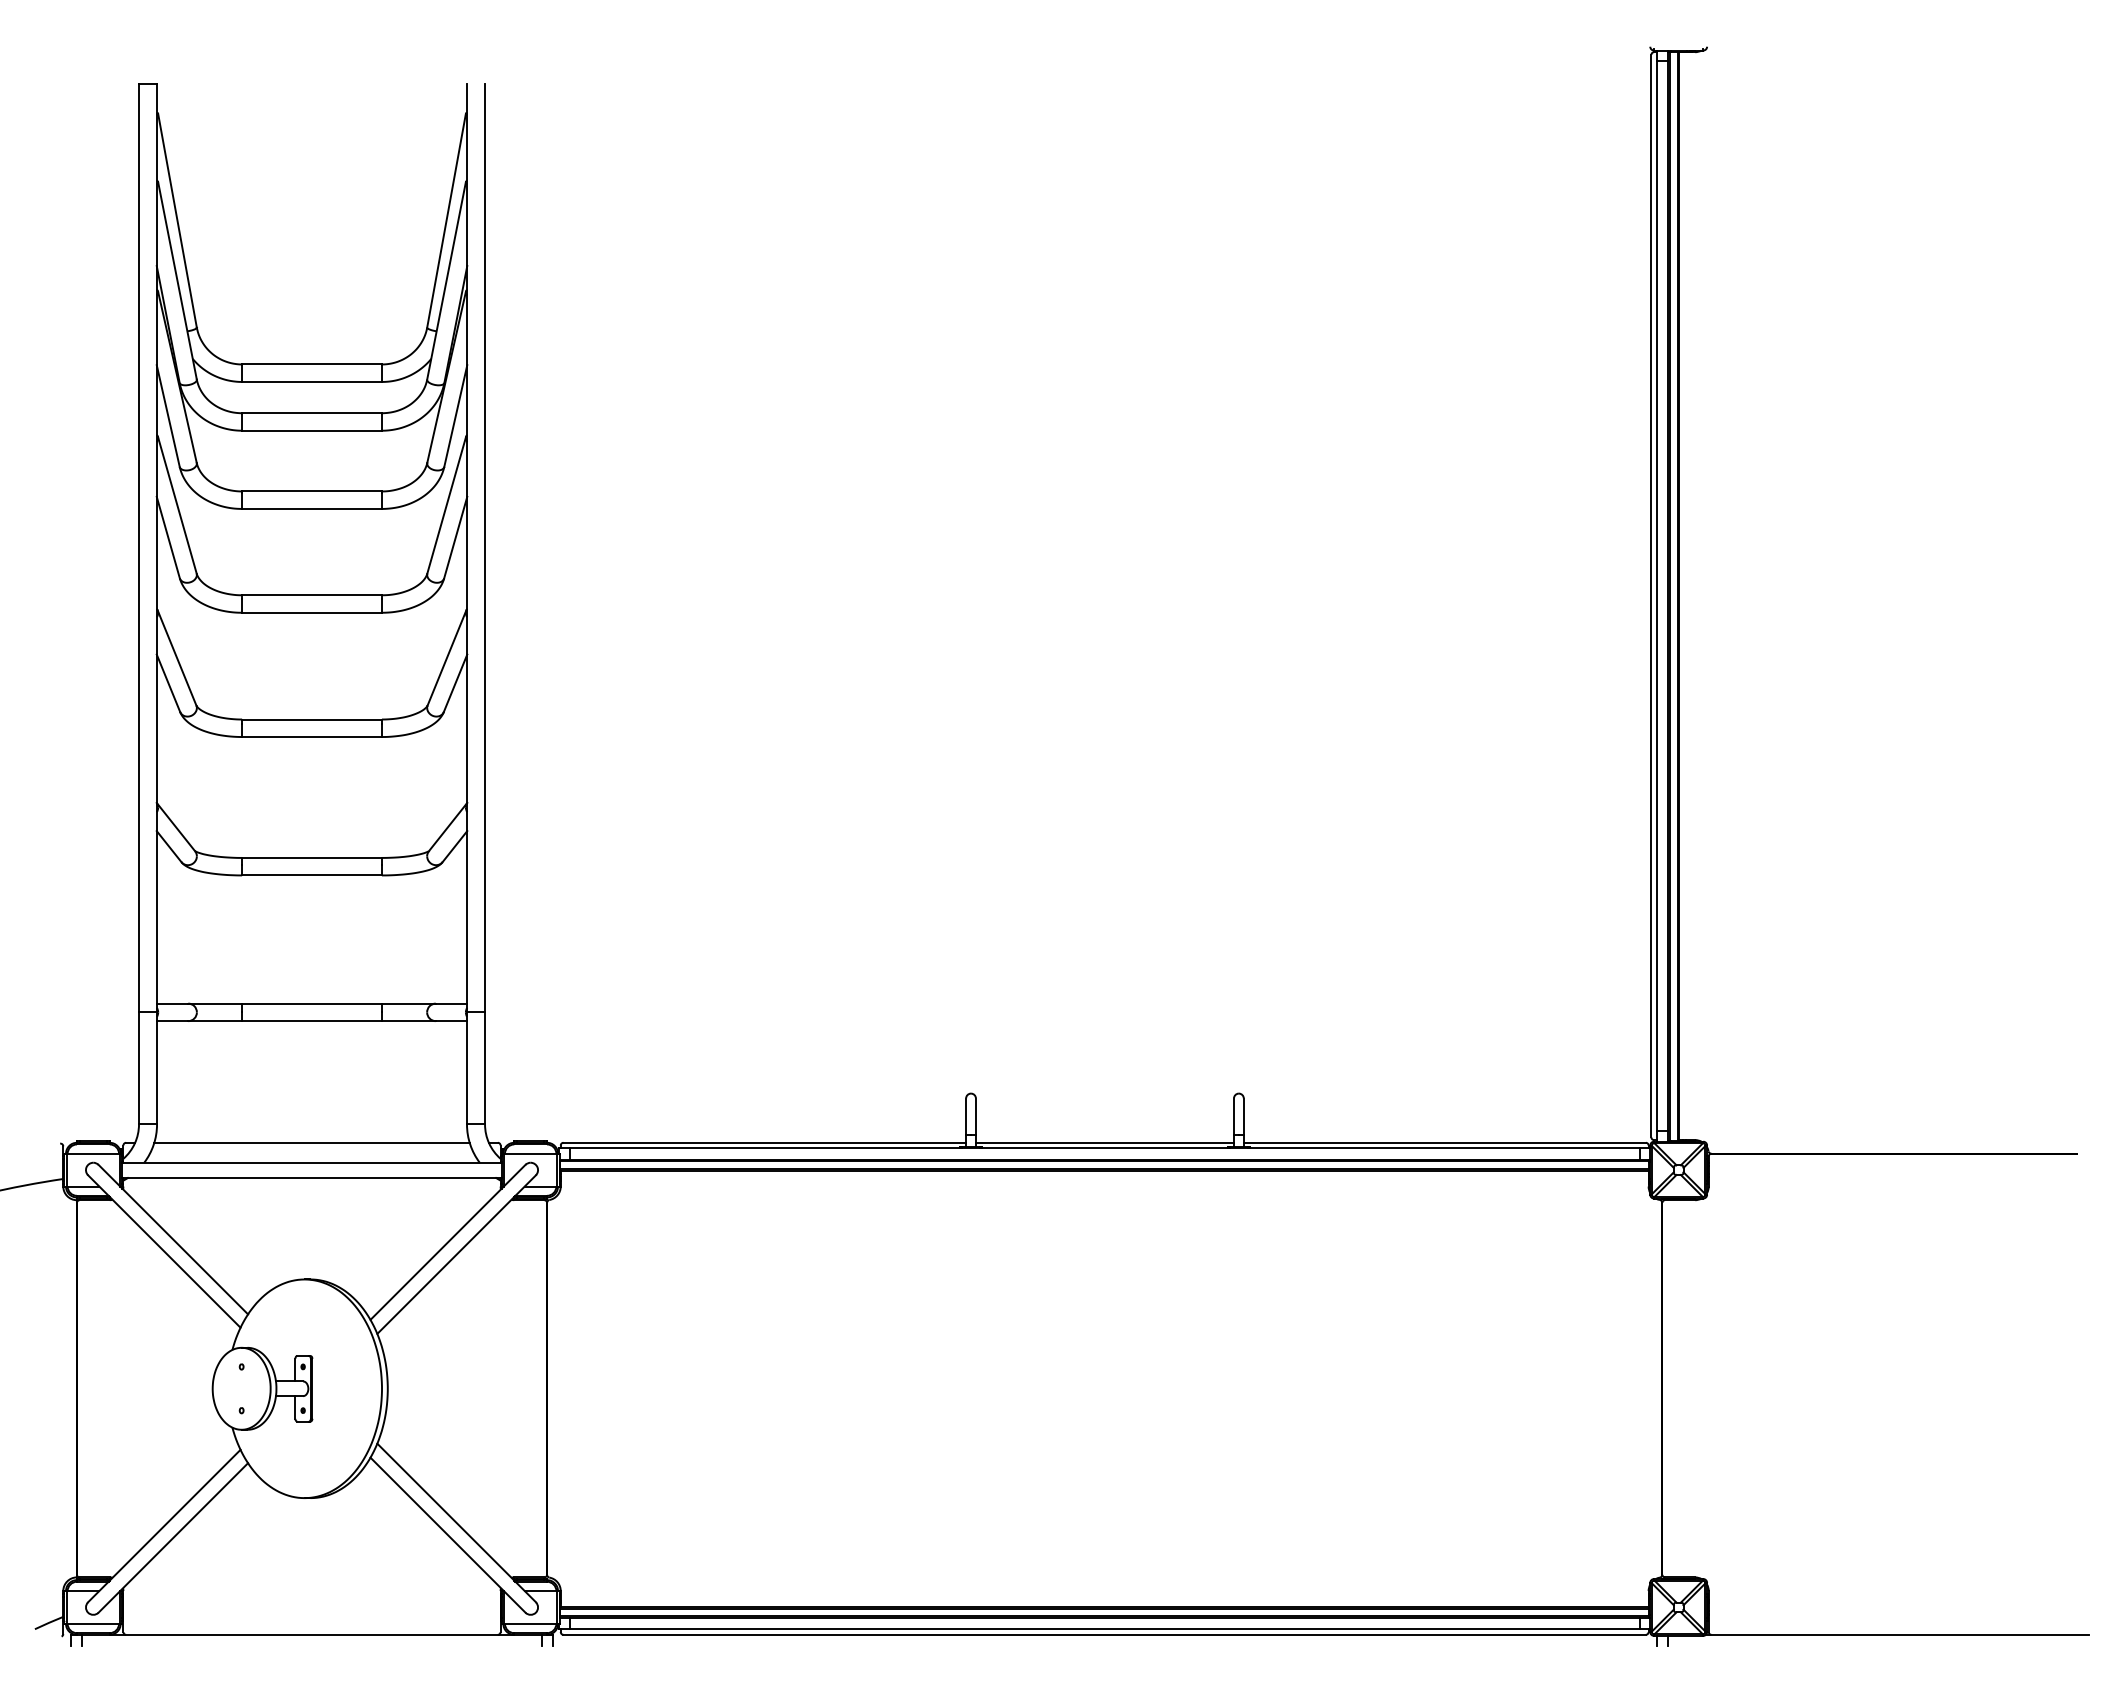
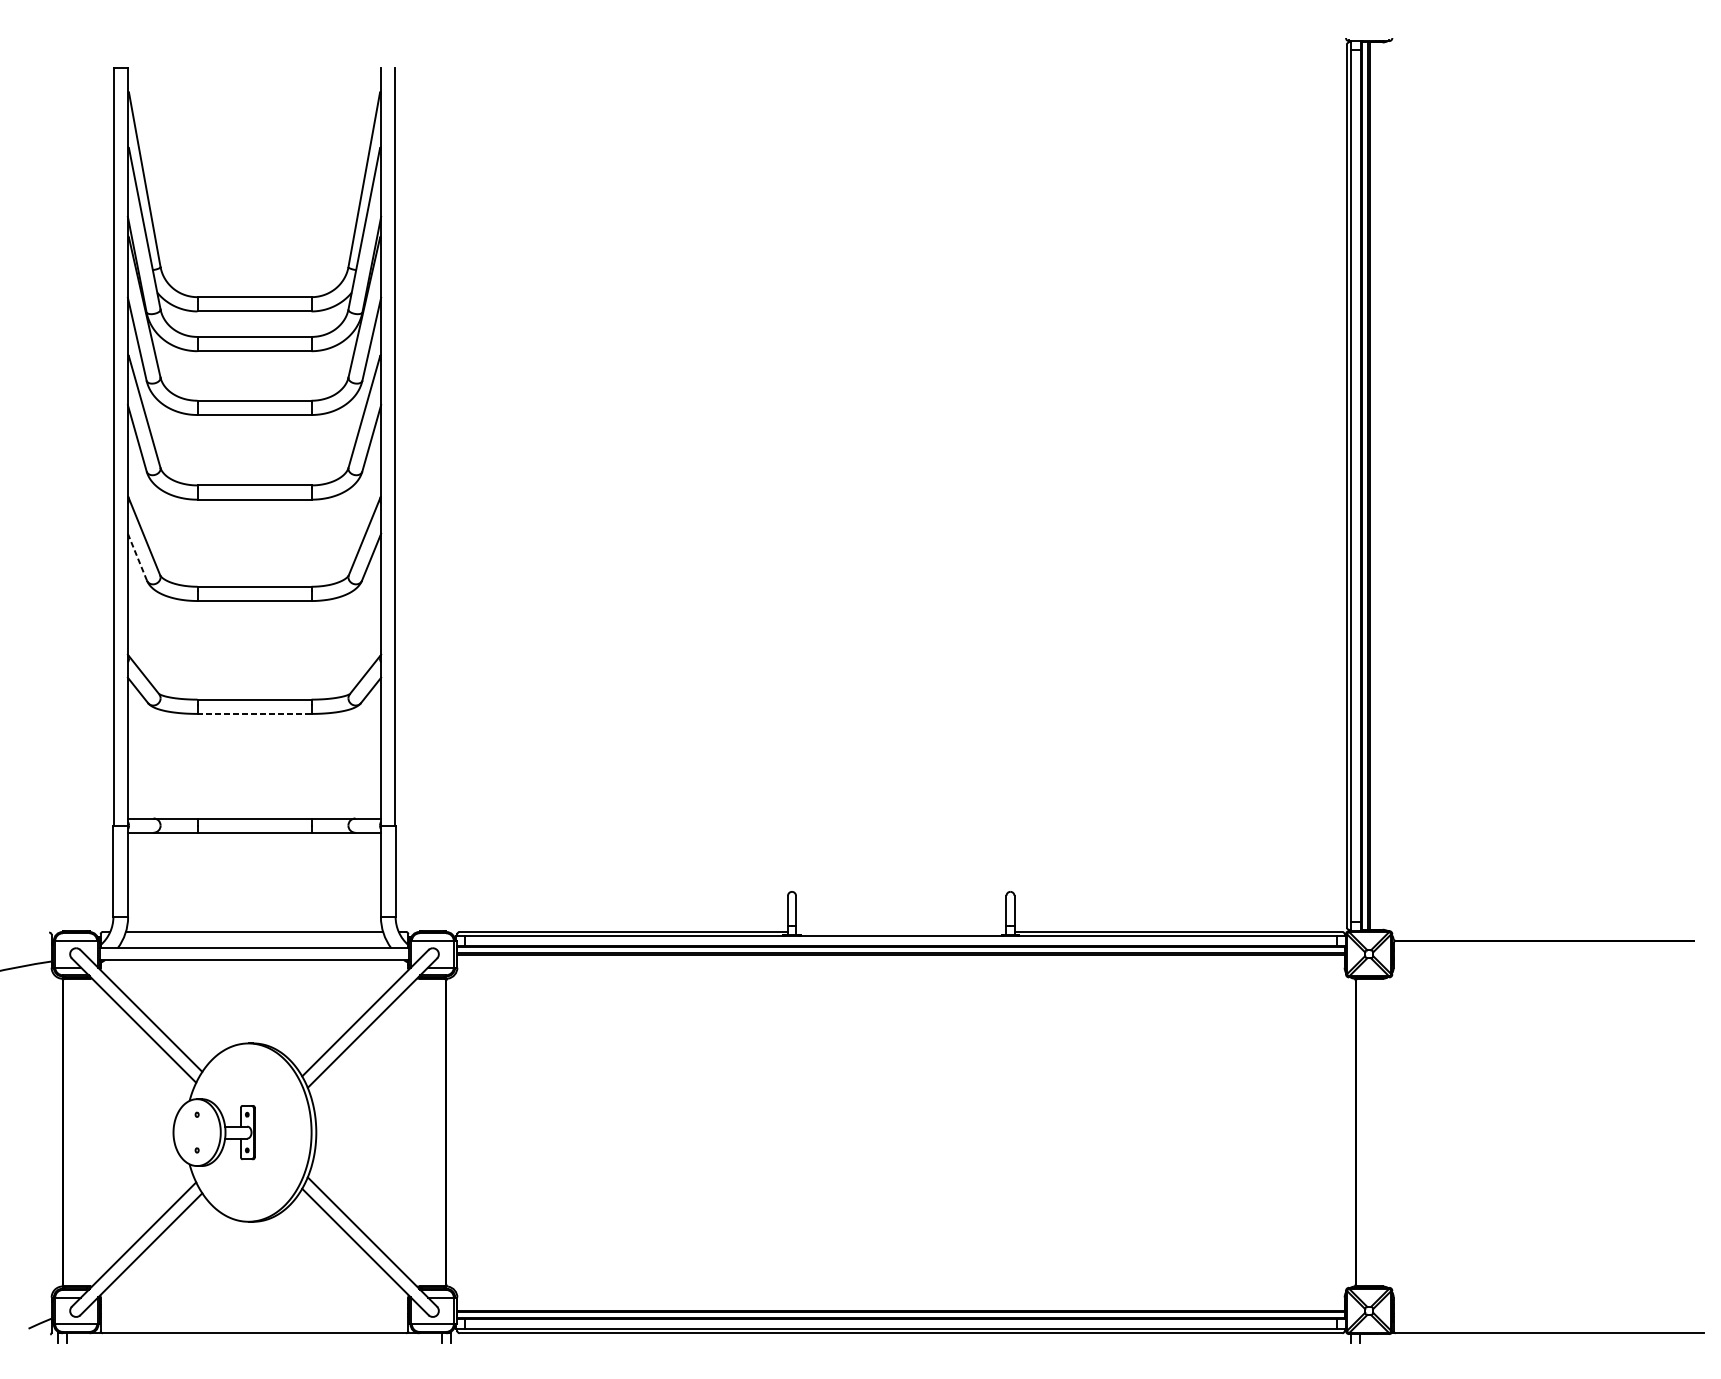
line: (168, 683) -> (137, 557), solid -> dashed
line: (312, 875) -> (254, 713), solid -> dashed
line: (1104, 1142) -> (900, 931), removed

